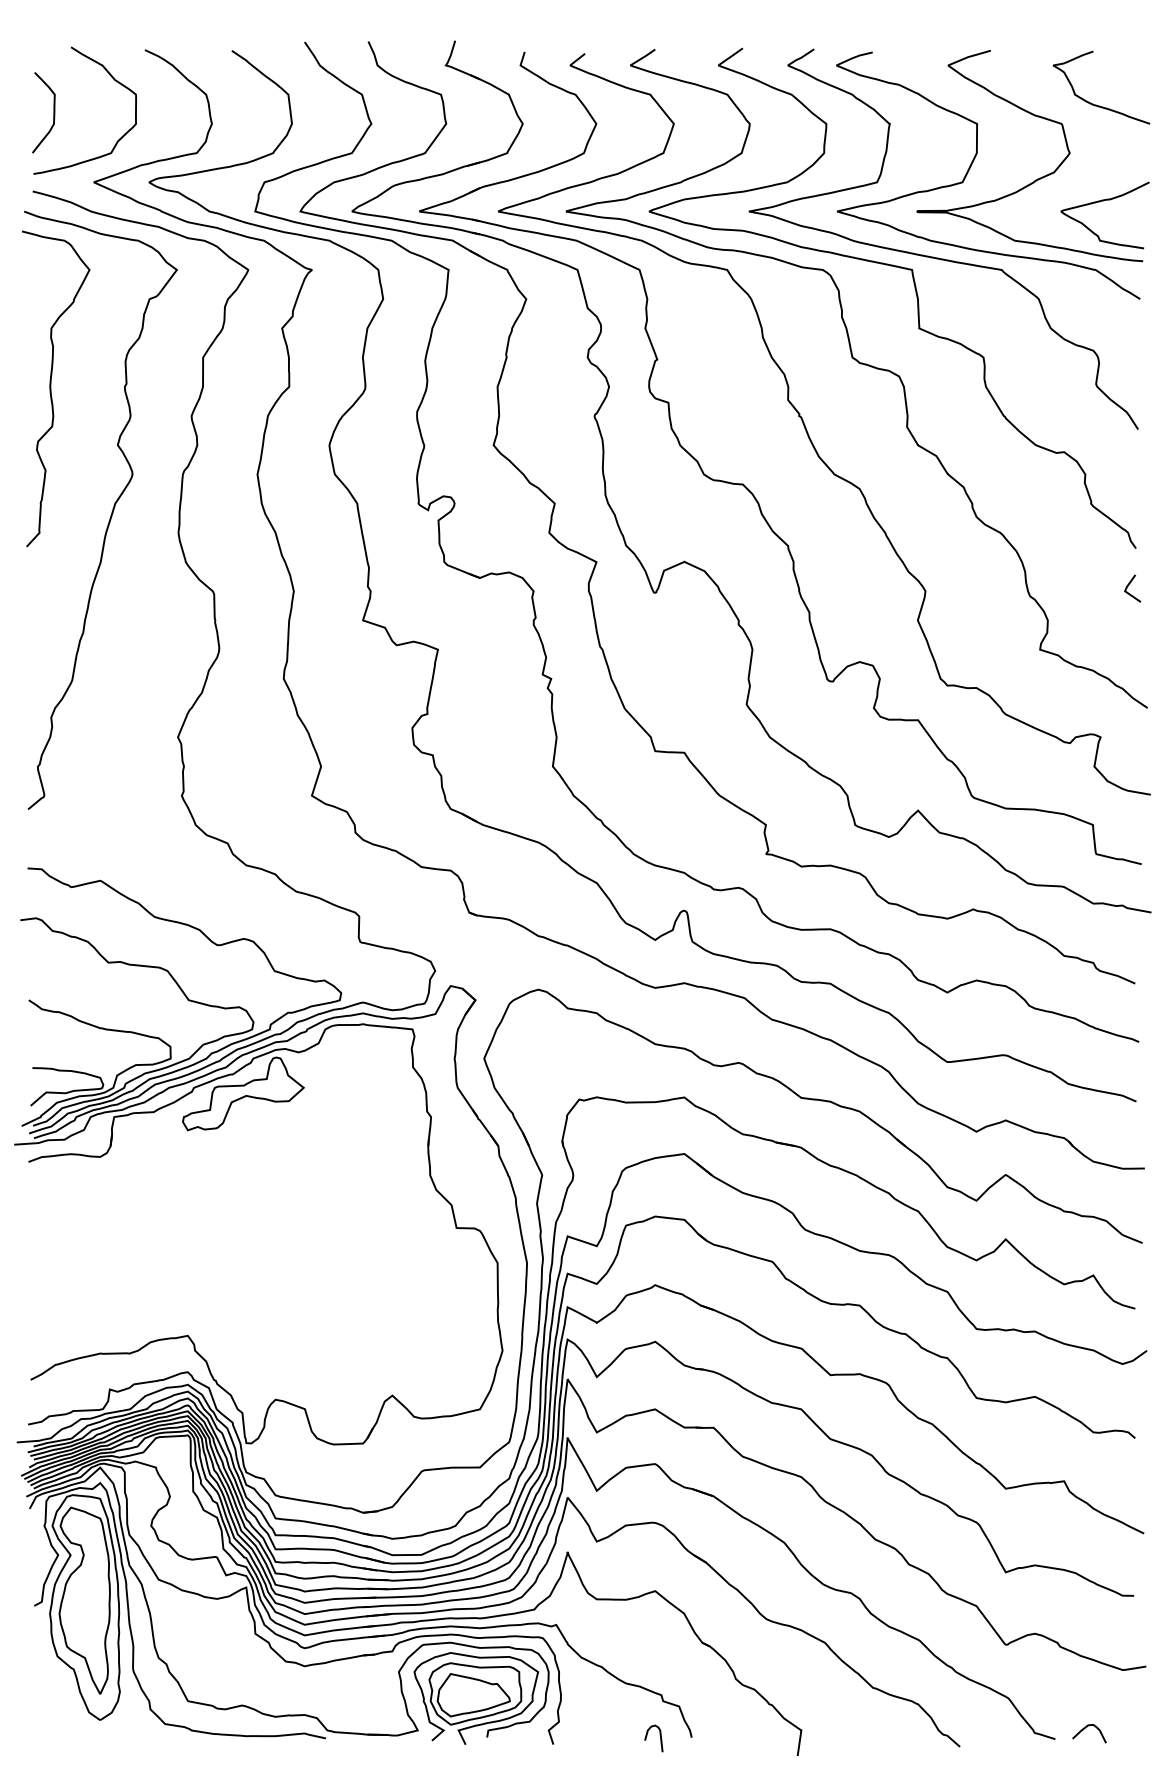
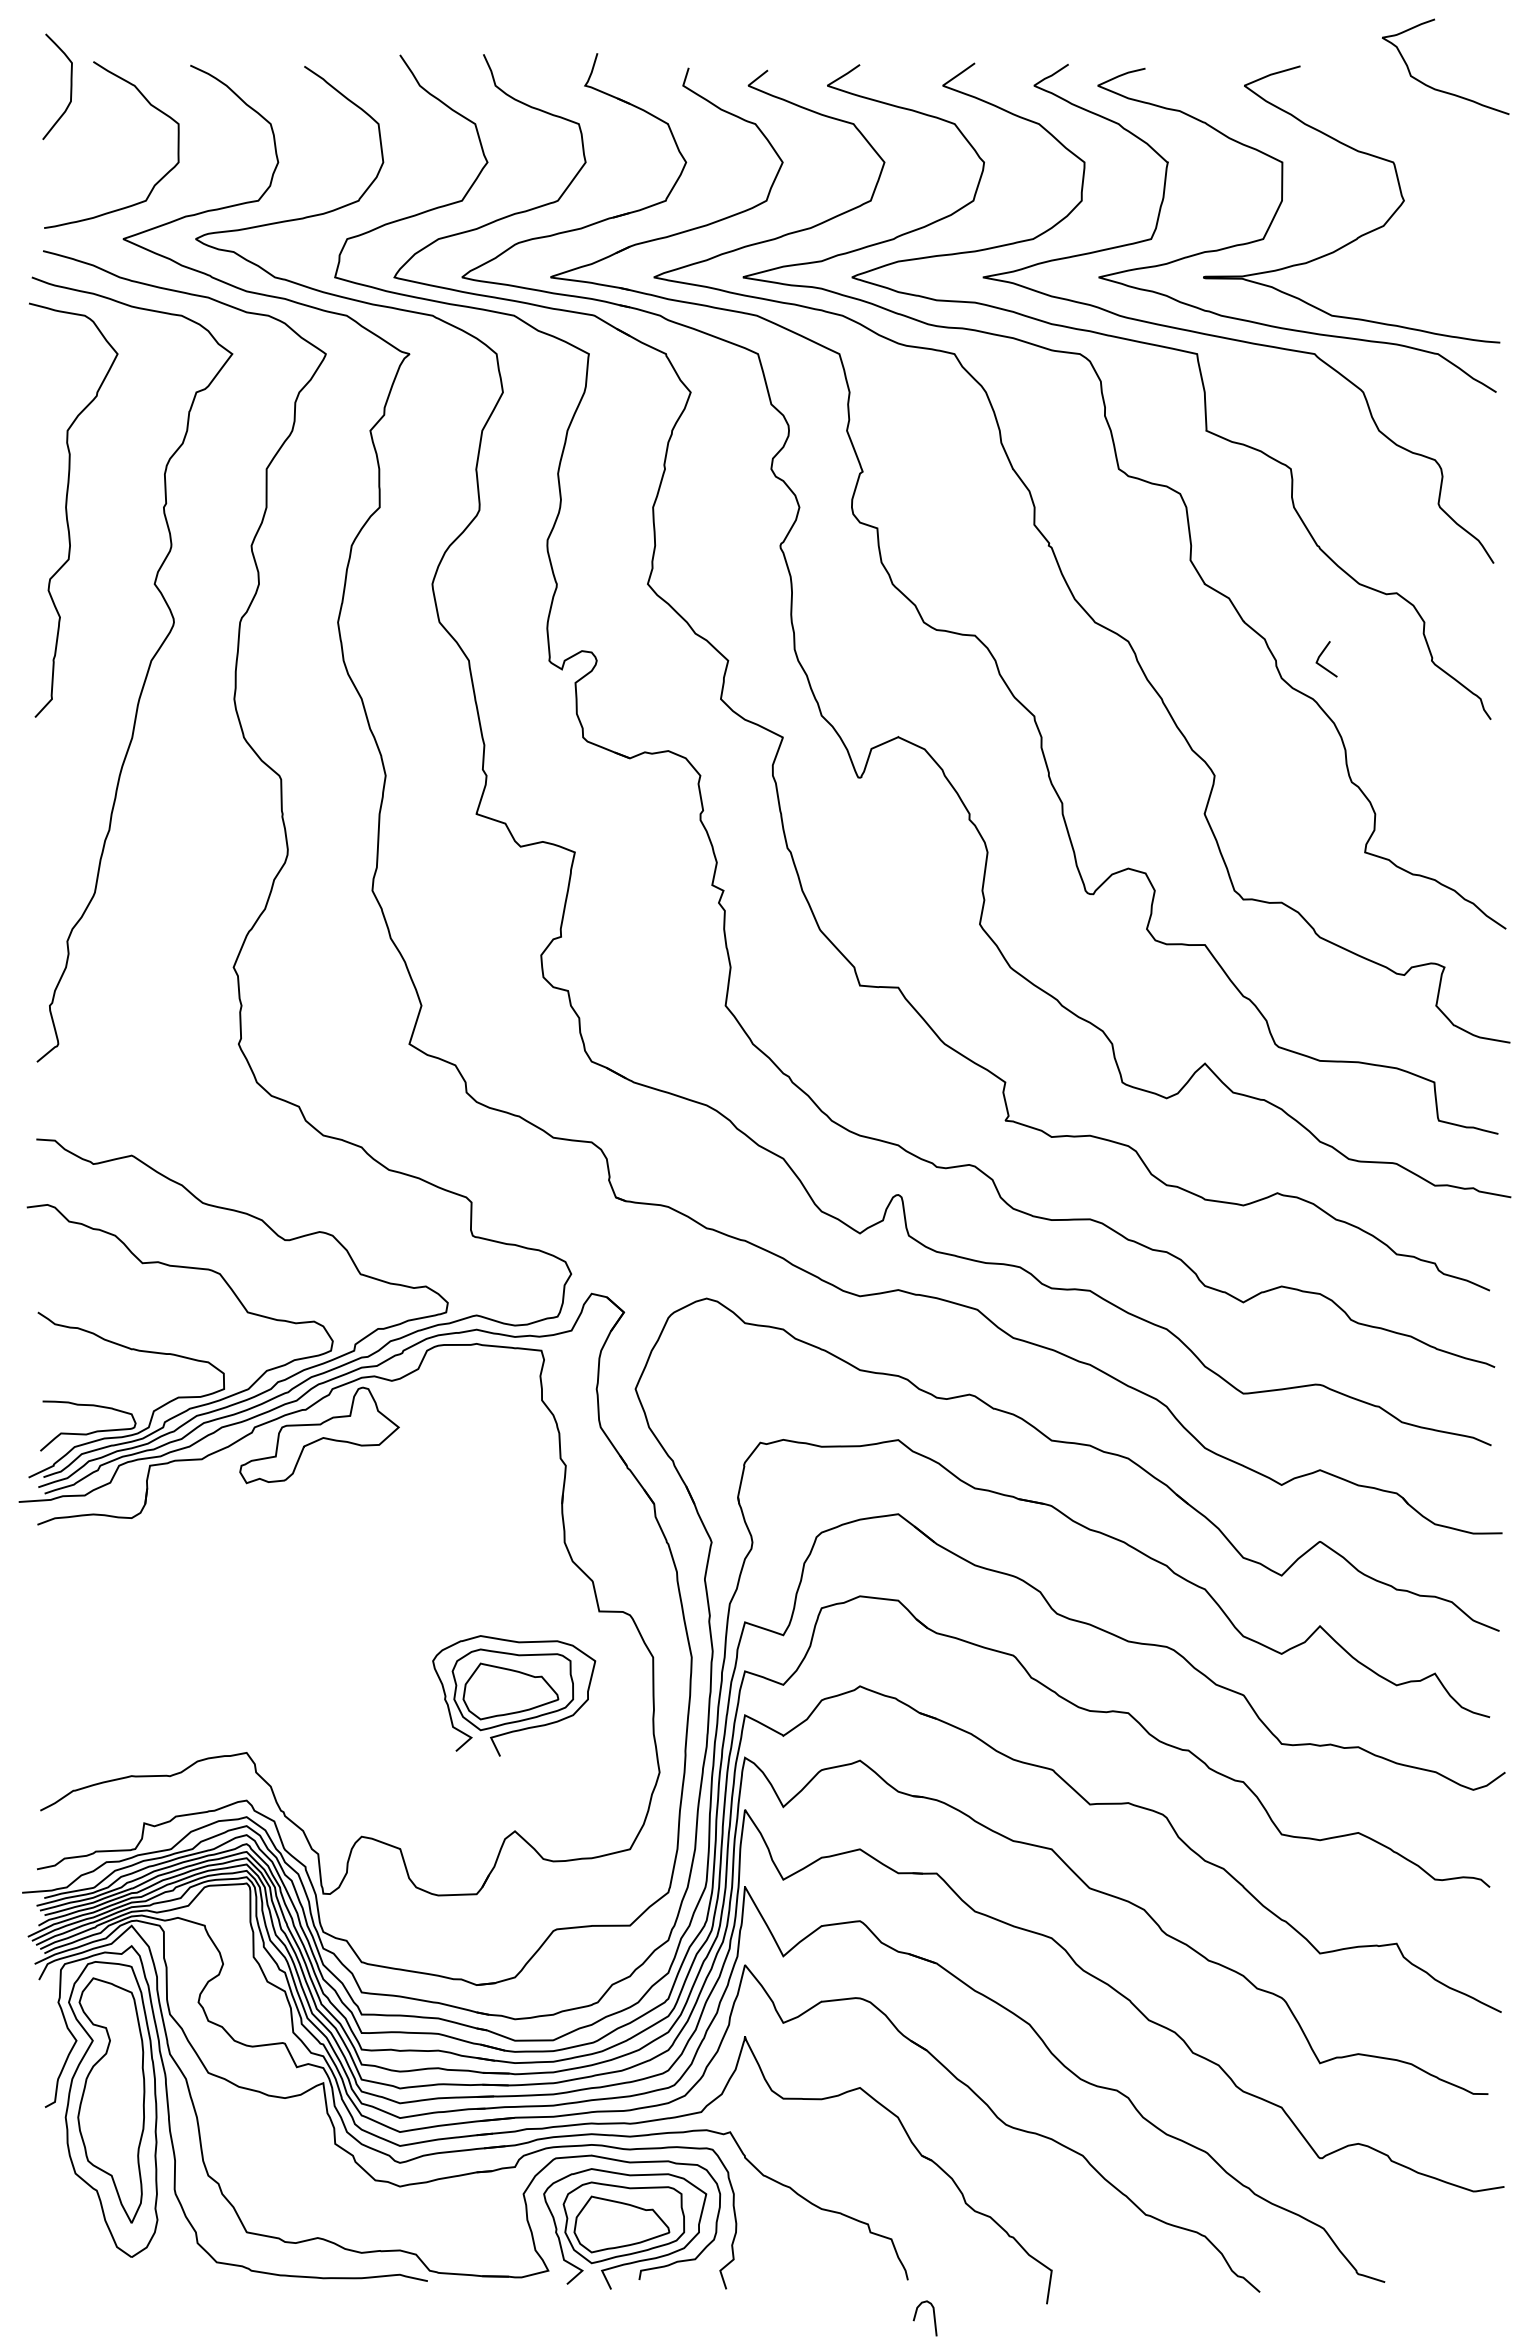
curve: (1094, 104) -> (1436, 88), moved
curve: (53, 112) -> (70, 86), moved
curve: (1102, 201) -> (1446, 264), removed
line: (1128, 585) -> (1321, 655), moved
part: (391, 1292) -> (514, 1695), added
curve: (1085, 1728) -> (1424, 2268), removed
curve: (647, 1736) -> (916, 2315), moved

